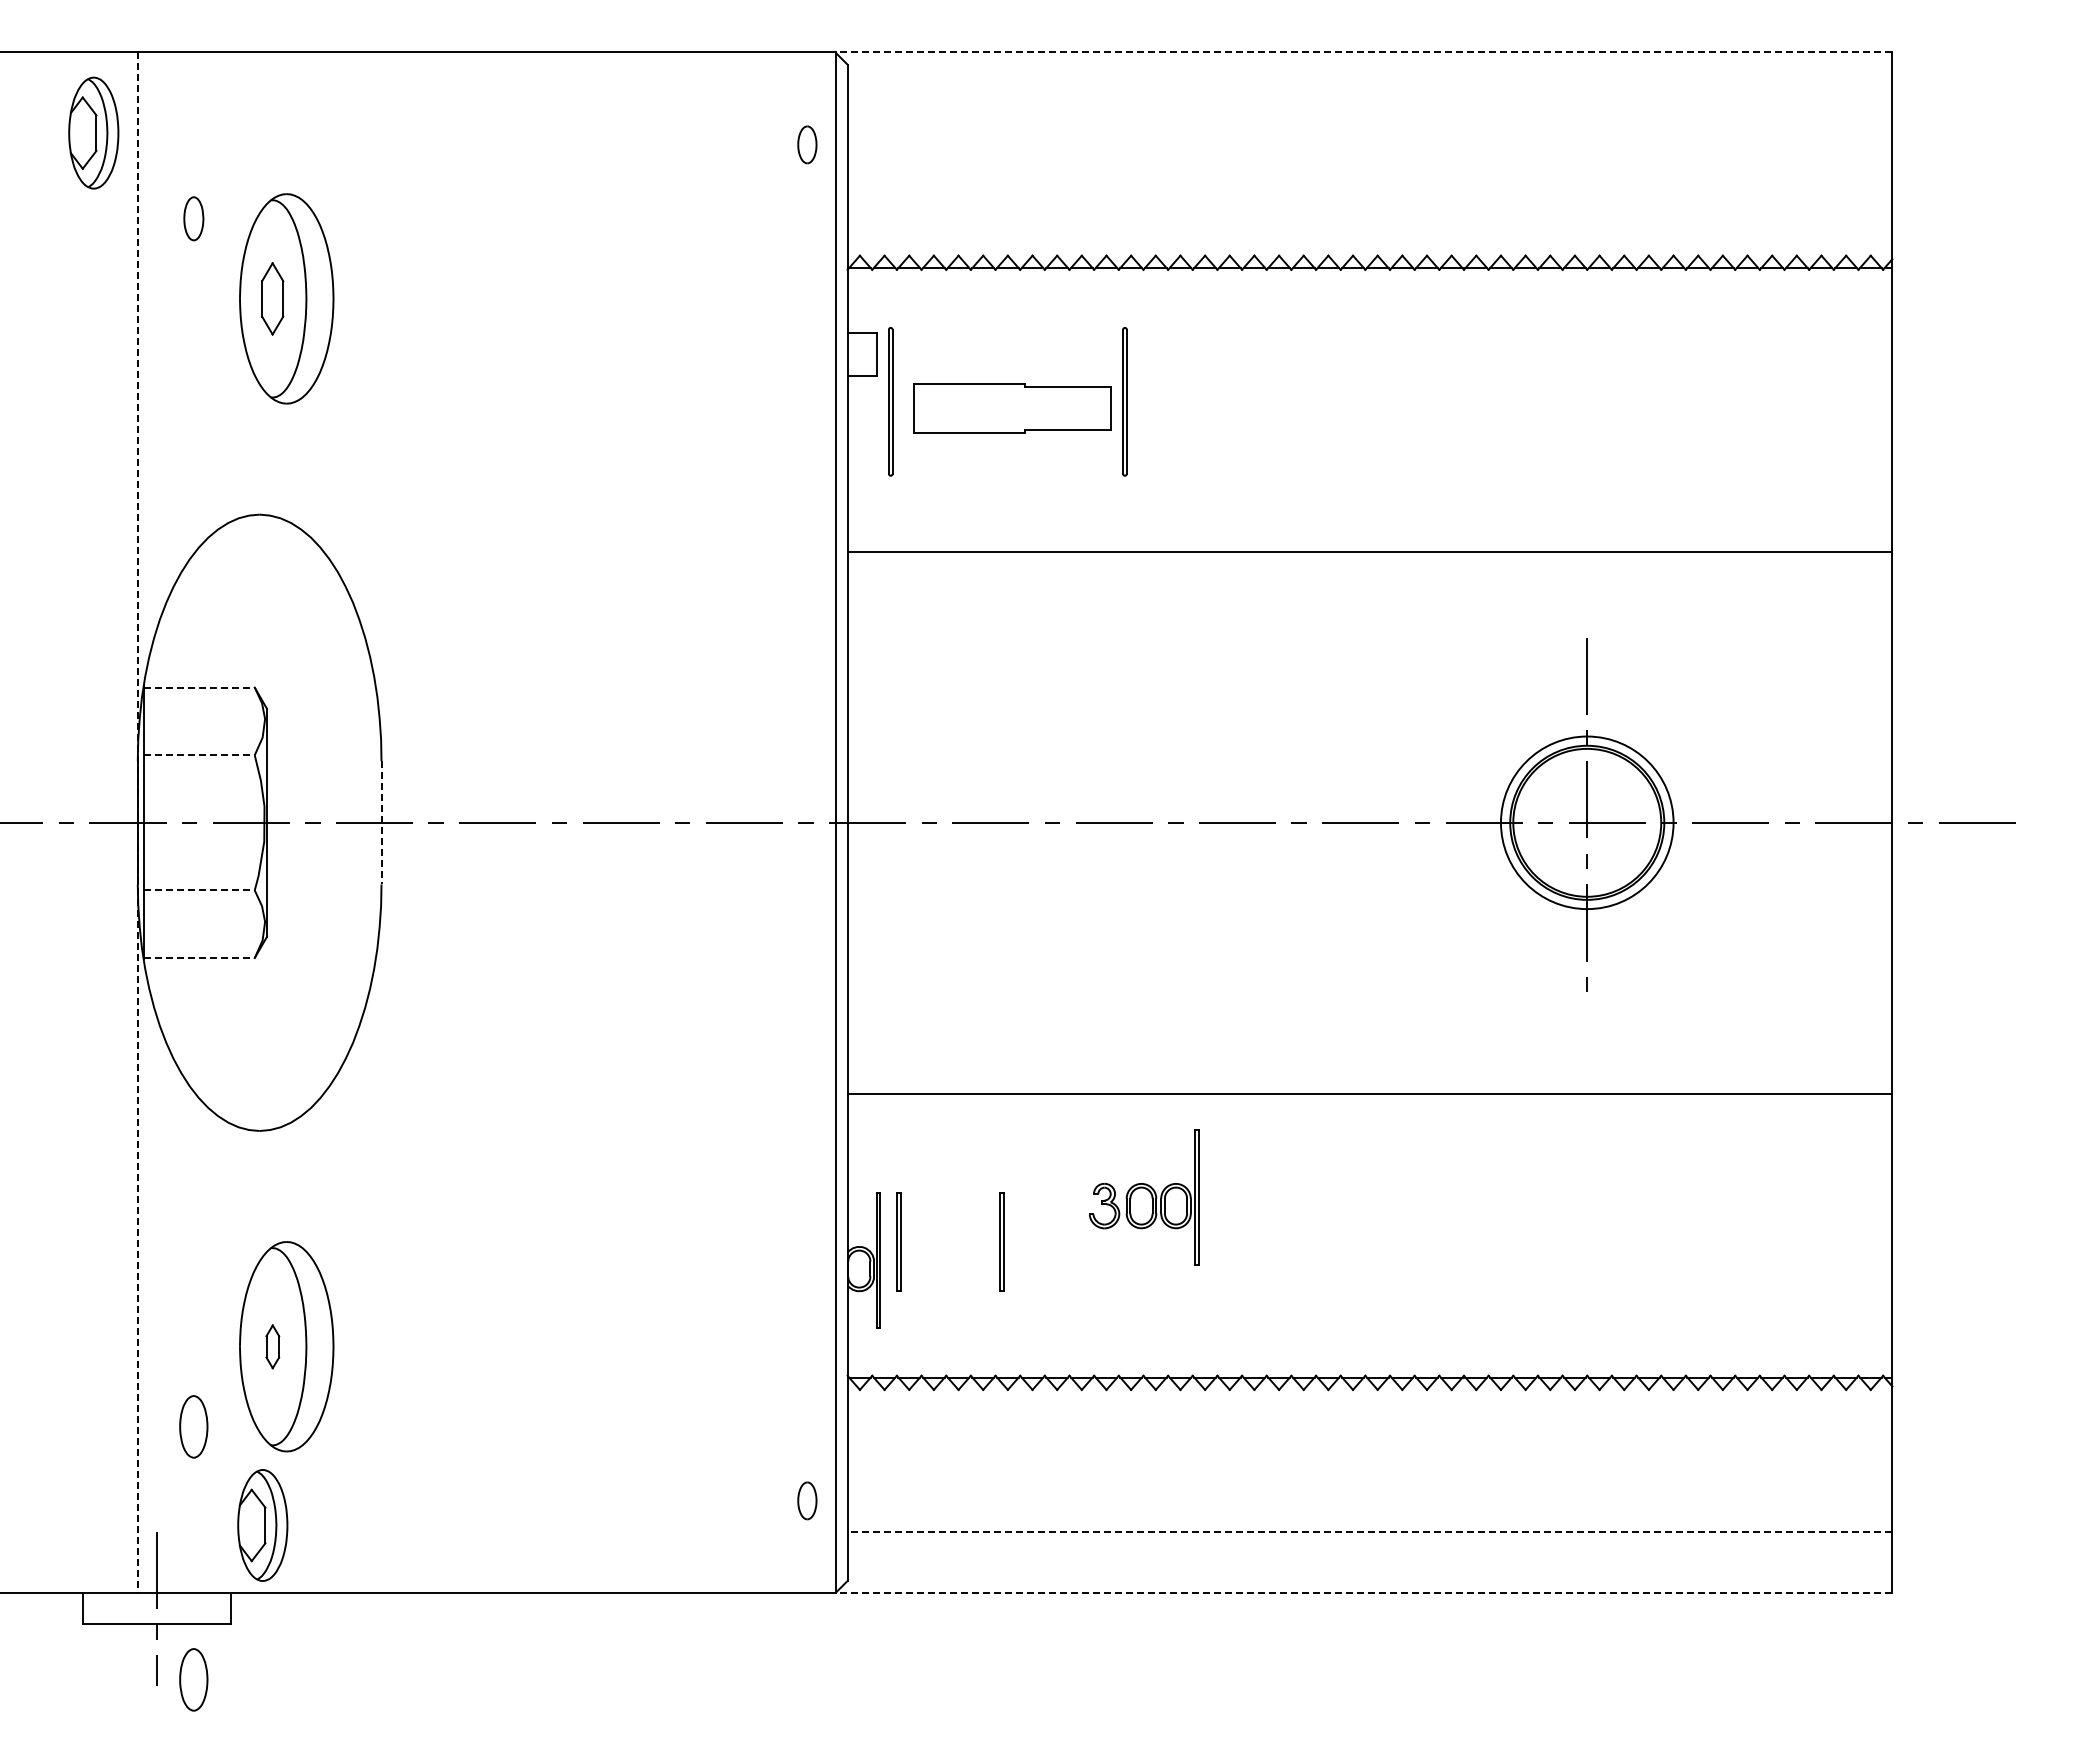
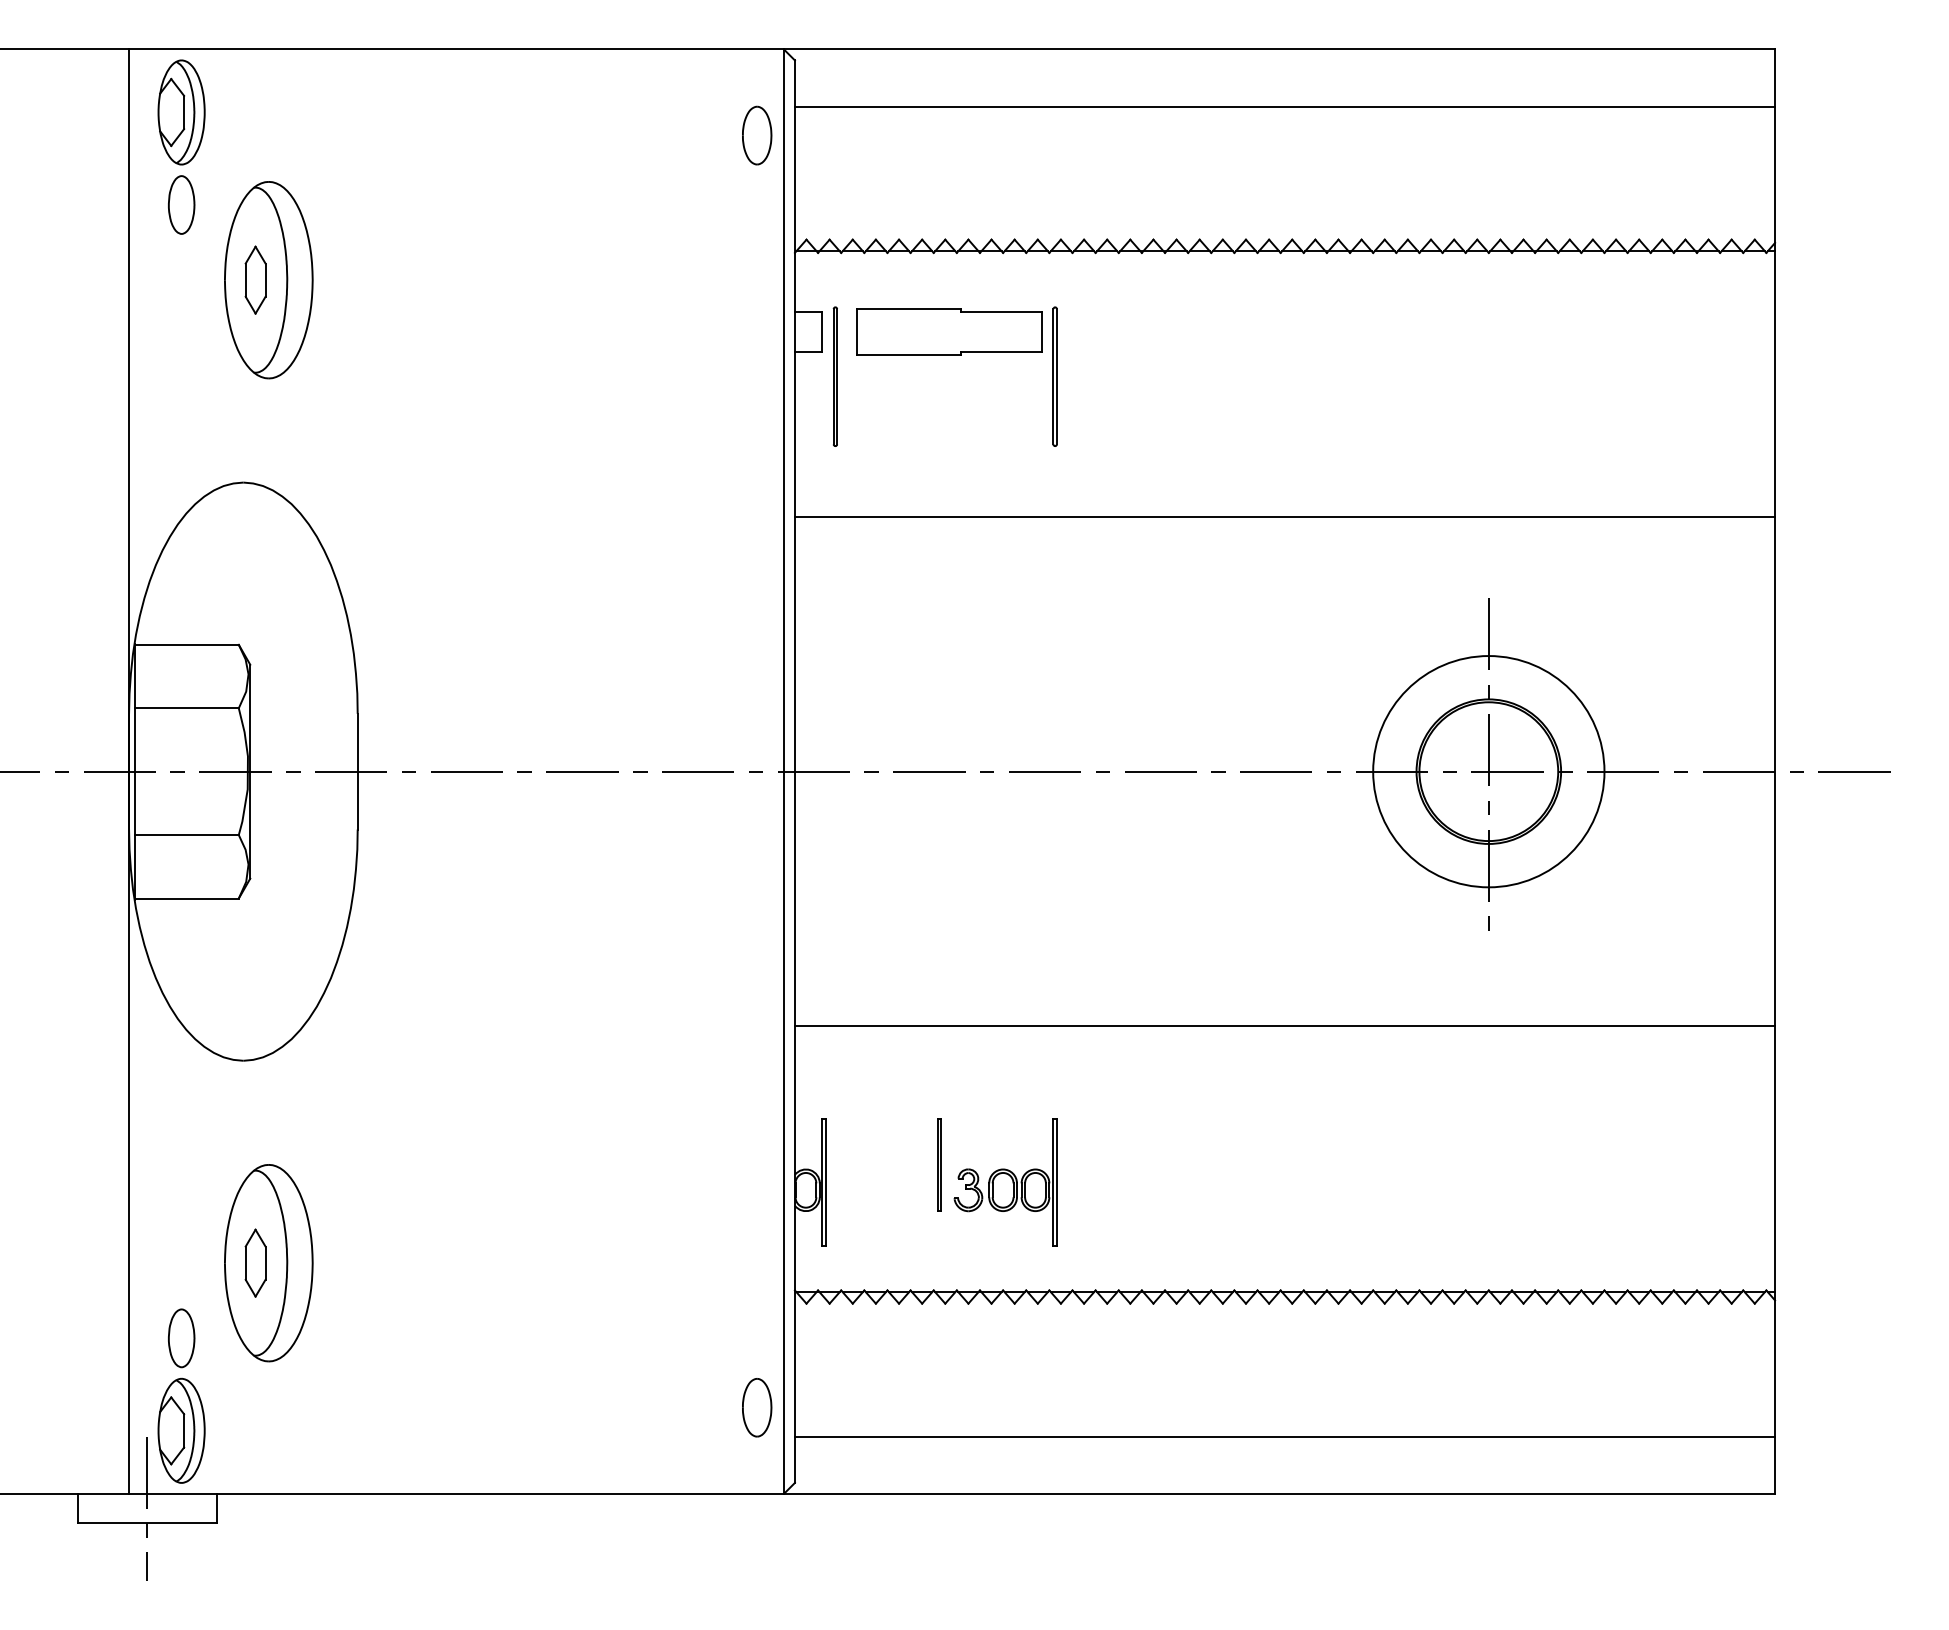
line: (1364, 52) -> (1279, 49), dashed -> solid
line: (1369, 113) -> (1284, 106), added
part: (93, 132) -> (181, 111), moved
part: (807, 144) -> (757, 135), size x1.67
part: (193, 218) -> (181, 204), size x1.43
part: (1012, 408) -> (949, 332), moved
line: (199, 687) -> (186, 644), dashed -> solid
line: (199, 755) -> (186, 708), dashed -> solid
line: (381, 822) -> (357, 771), dashed -> solid
circle: (1586, 822) -> (1488, 771), size x1.43
line: (137, 823) -> (128, 772), dashed -> solid
line: (199, 890) -> (186, 835), dashed -> solid
line: (199, 958) -> (186, 898), dashed -> solid
part: (1144, 1197) -> (1005, 1182), moved
part: (898, 1241) -> (842, 1164), removed
part: (272, 1346) -> (255, 1262), size x1.67
part: (807, 1500) -> (757, 1407), size x1.67
part: (262, 1525) -> (181, 1430), moved
line: (1369, 1531) -> (1284, 1436), dashed -> solid
line: (1364, 1593) -> (1279, 1494), dashed -> solid
part: (193, 1679) -> (181, 1575), removed

